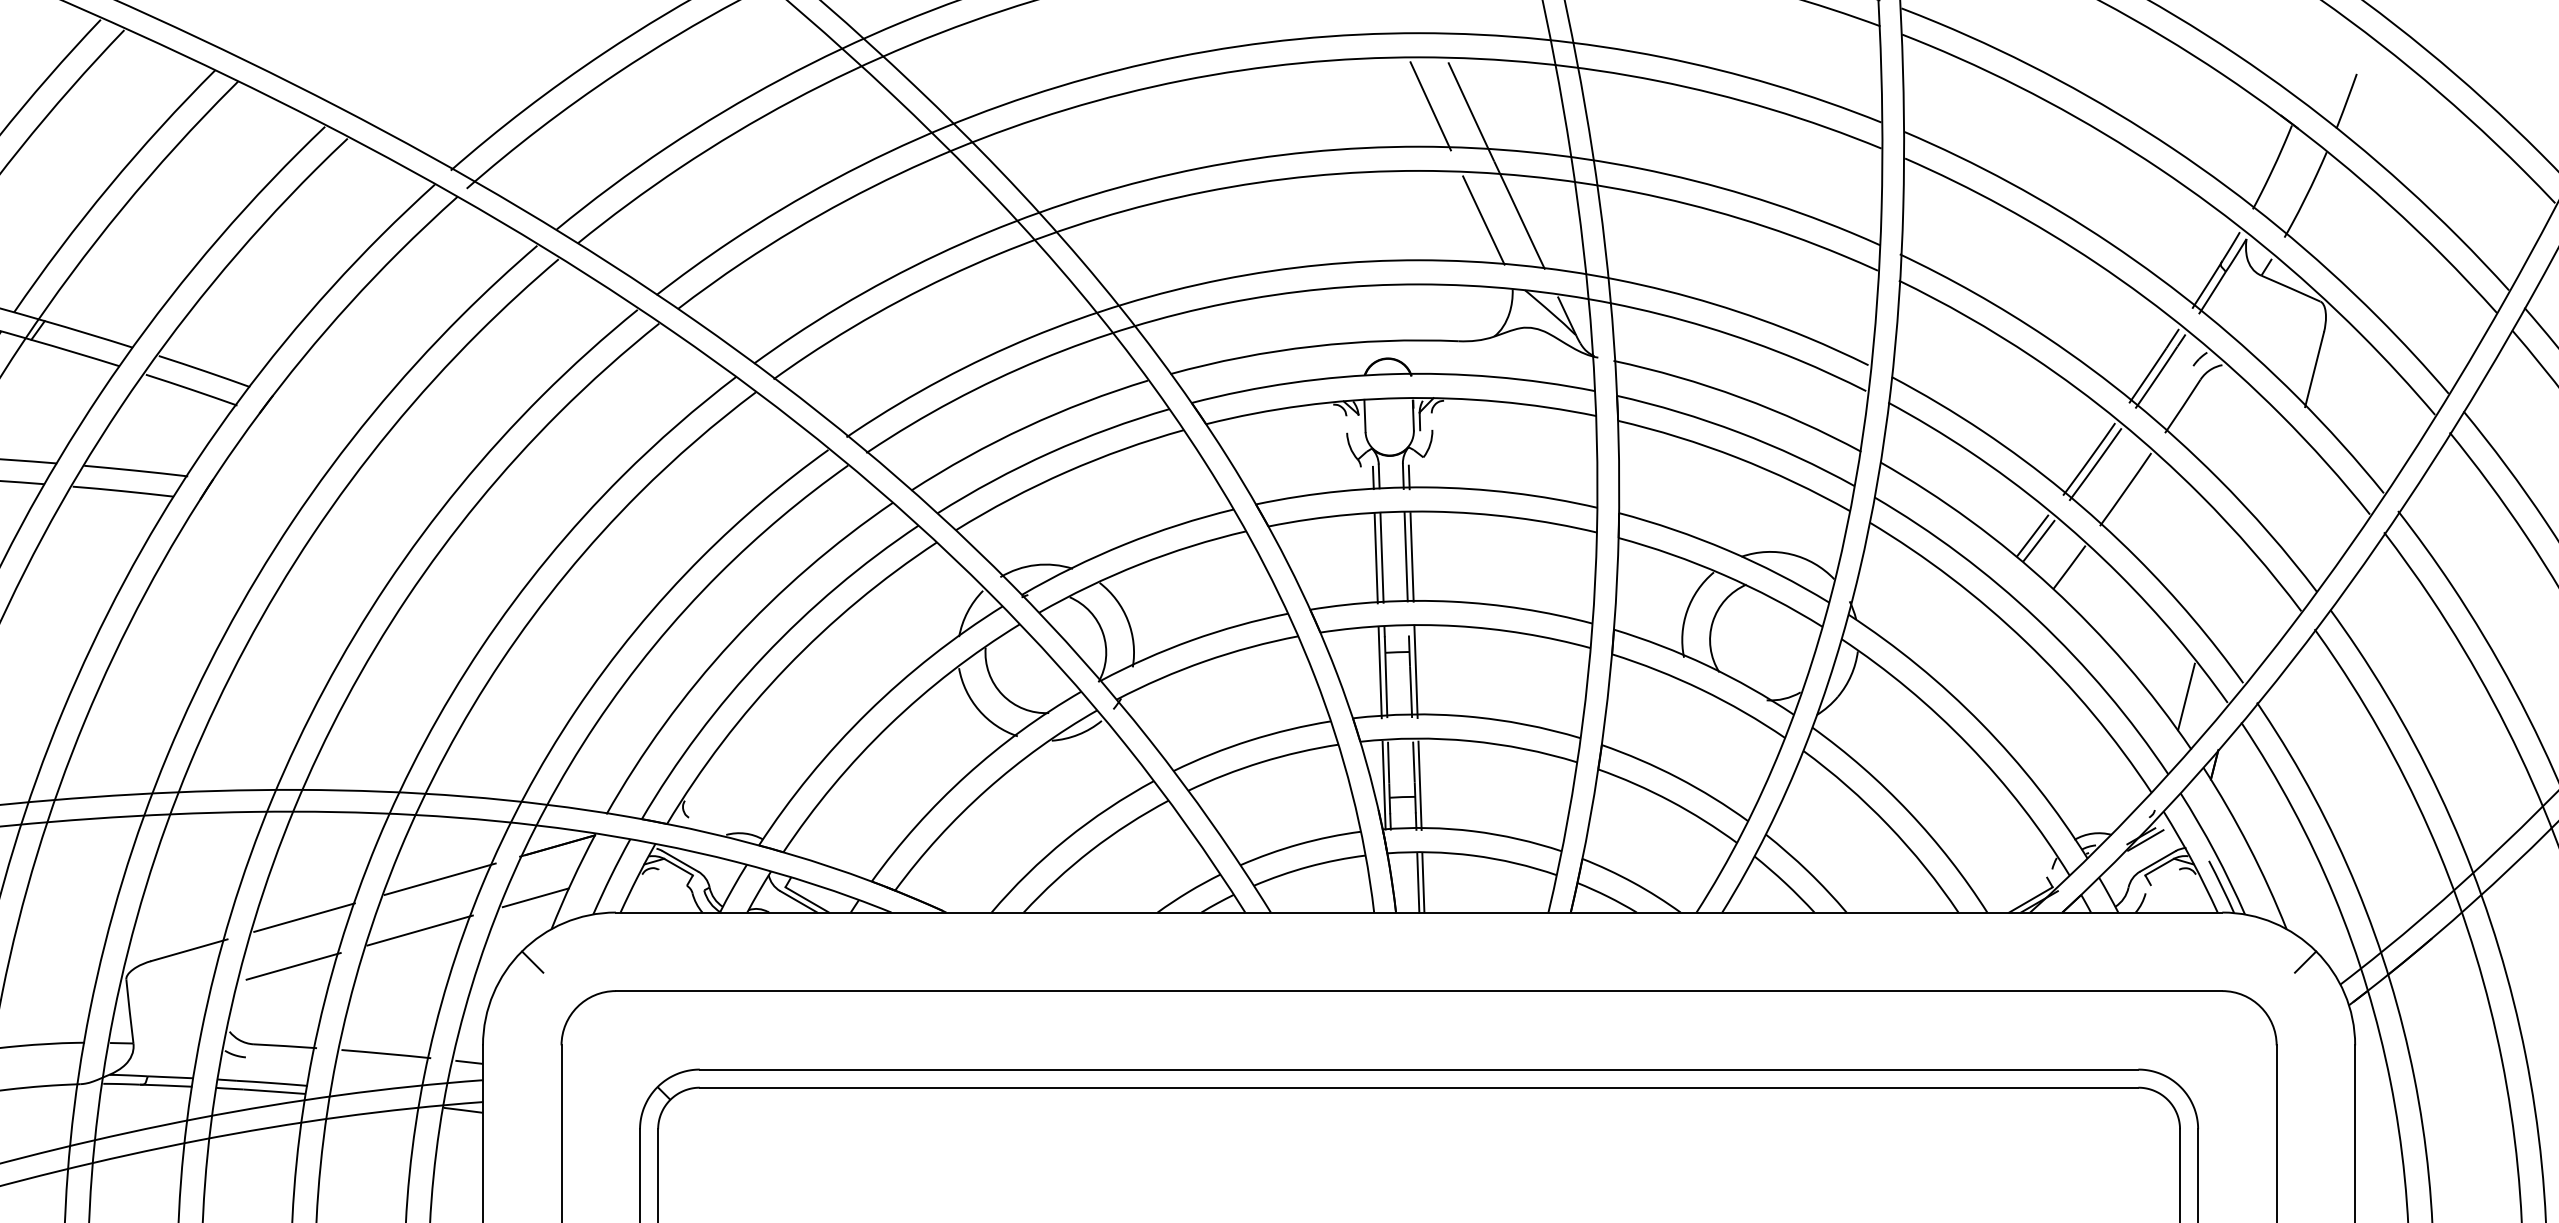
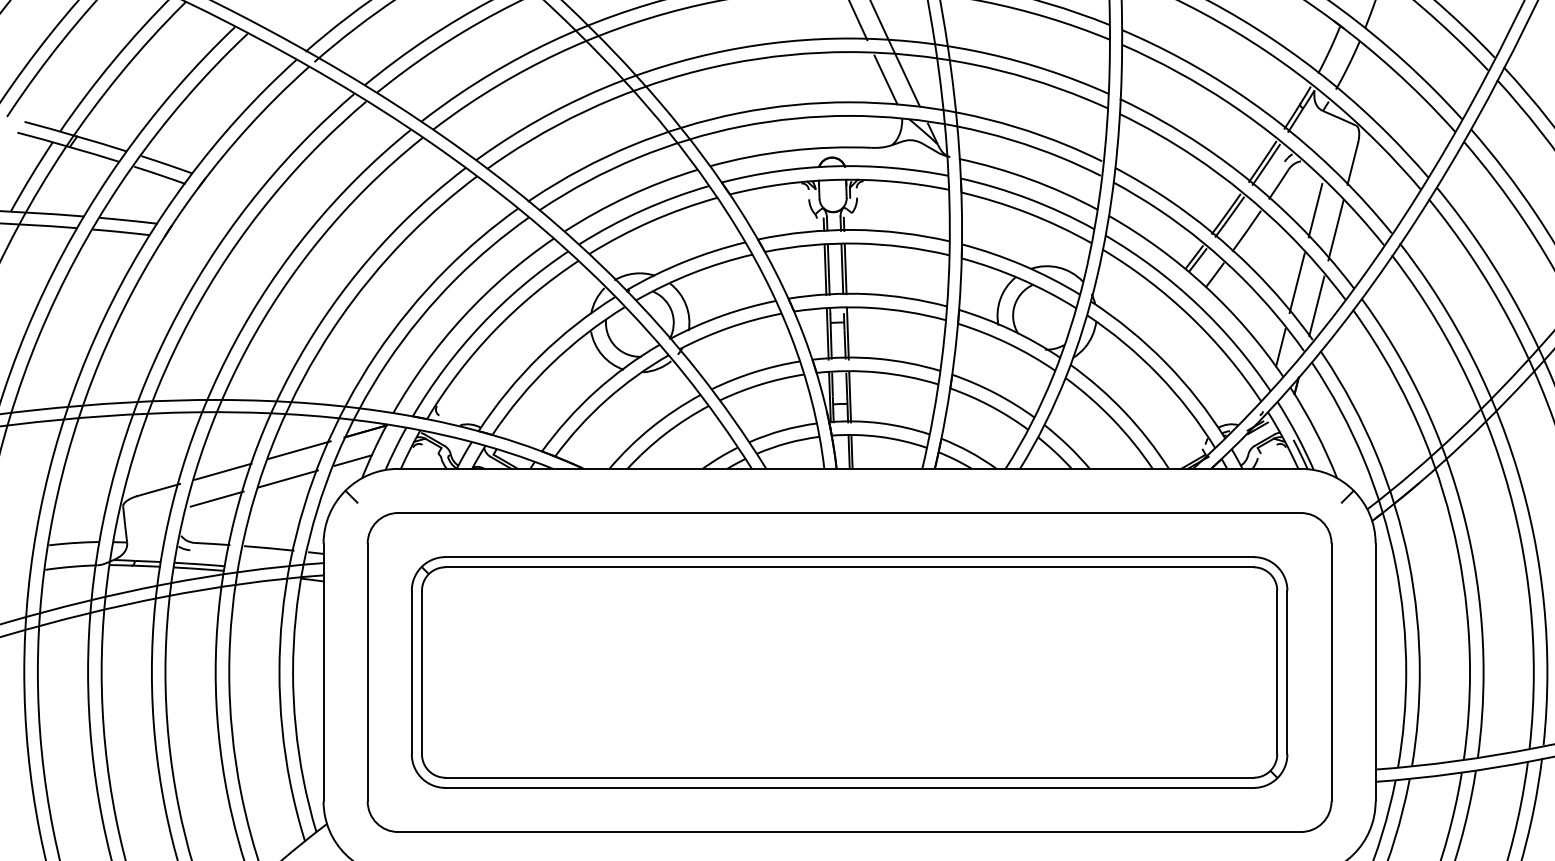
line: (2248, 452) -> (1315, 210), added
line: (2283, 488) -> (1335, 230), added
line: (2214, 580) -> (1296, 282), added
line: (2249, 621) -> (1316, 305), added

